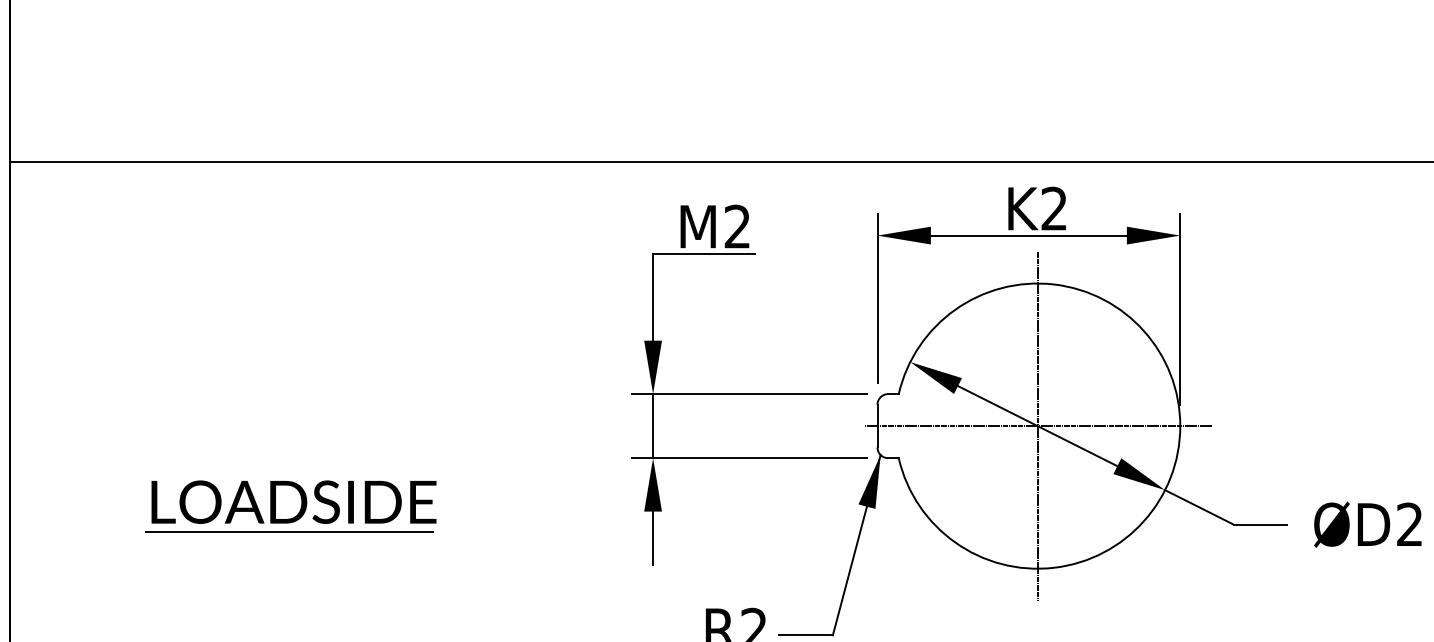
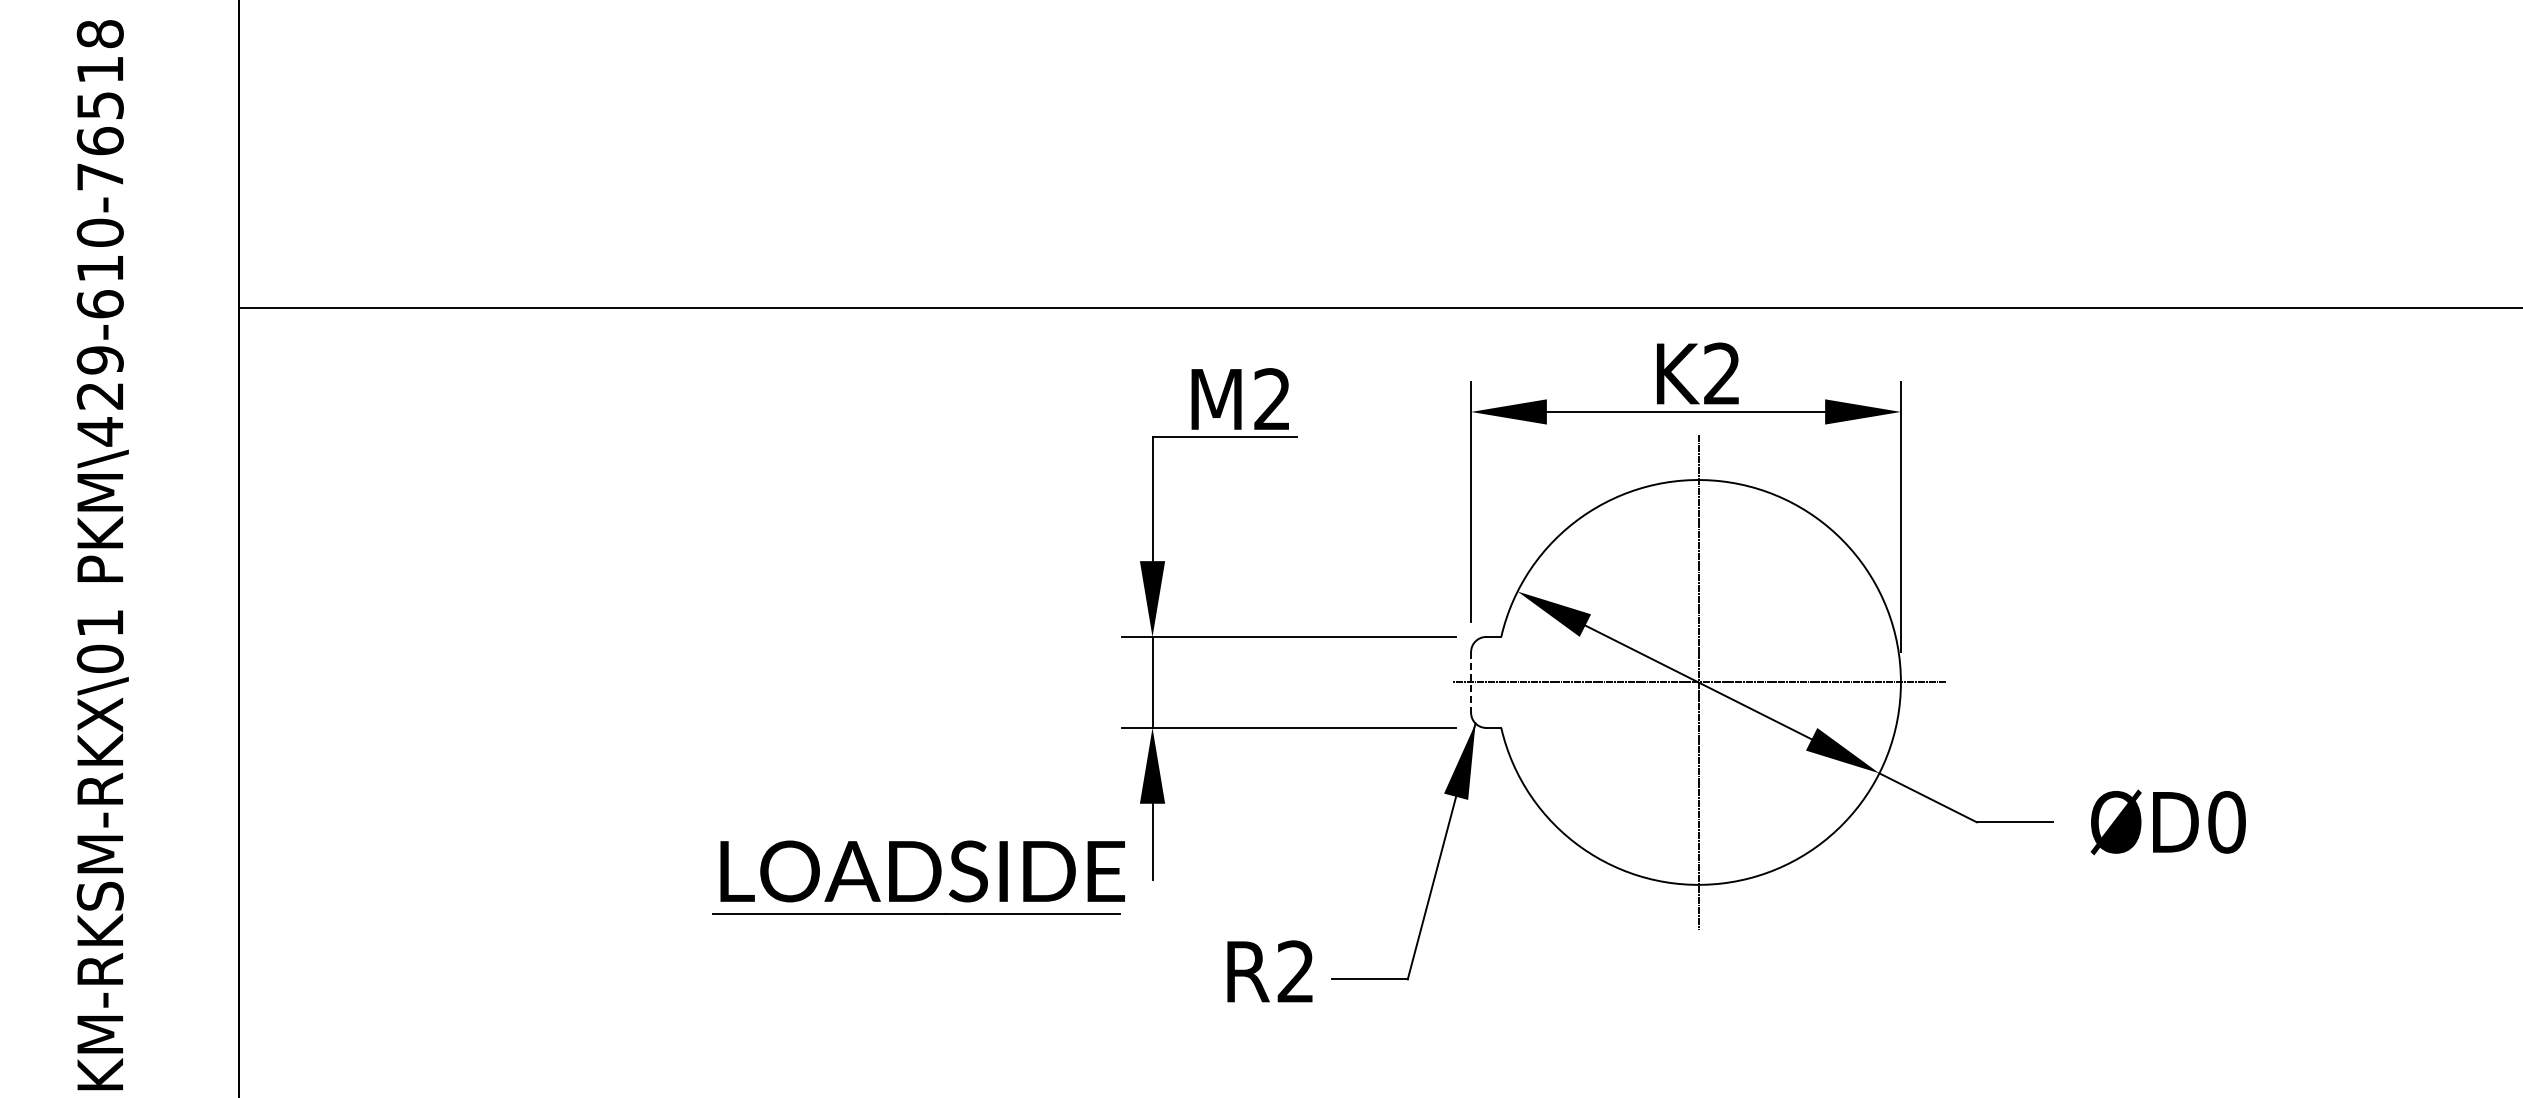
line: (877, 426) -> (1471, 682), solid -> dashed
part: (291, 506) -> (918, 877), moved
text: (1409, 524) -> (2226, 822), ØD2 -> ØD0

